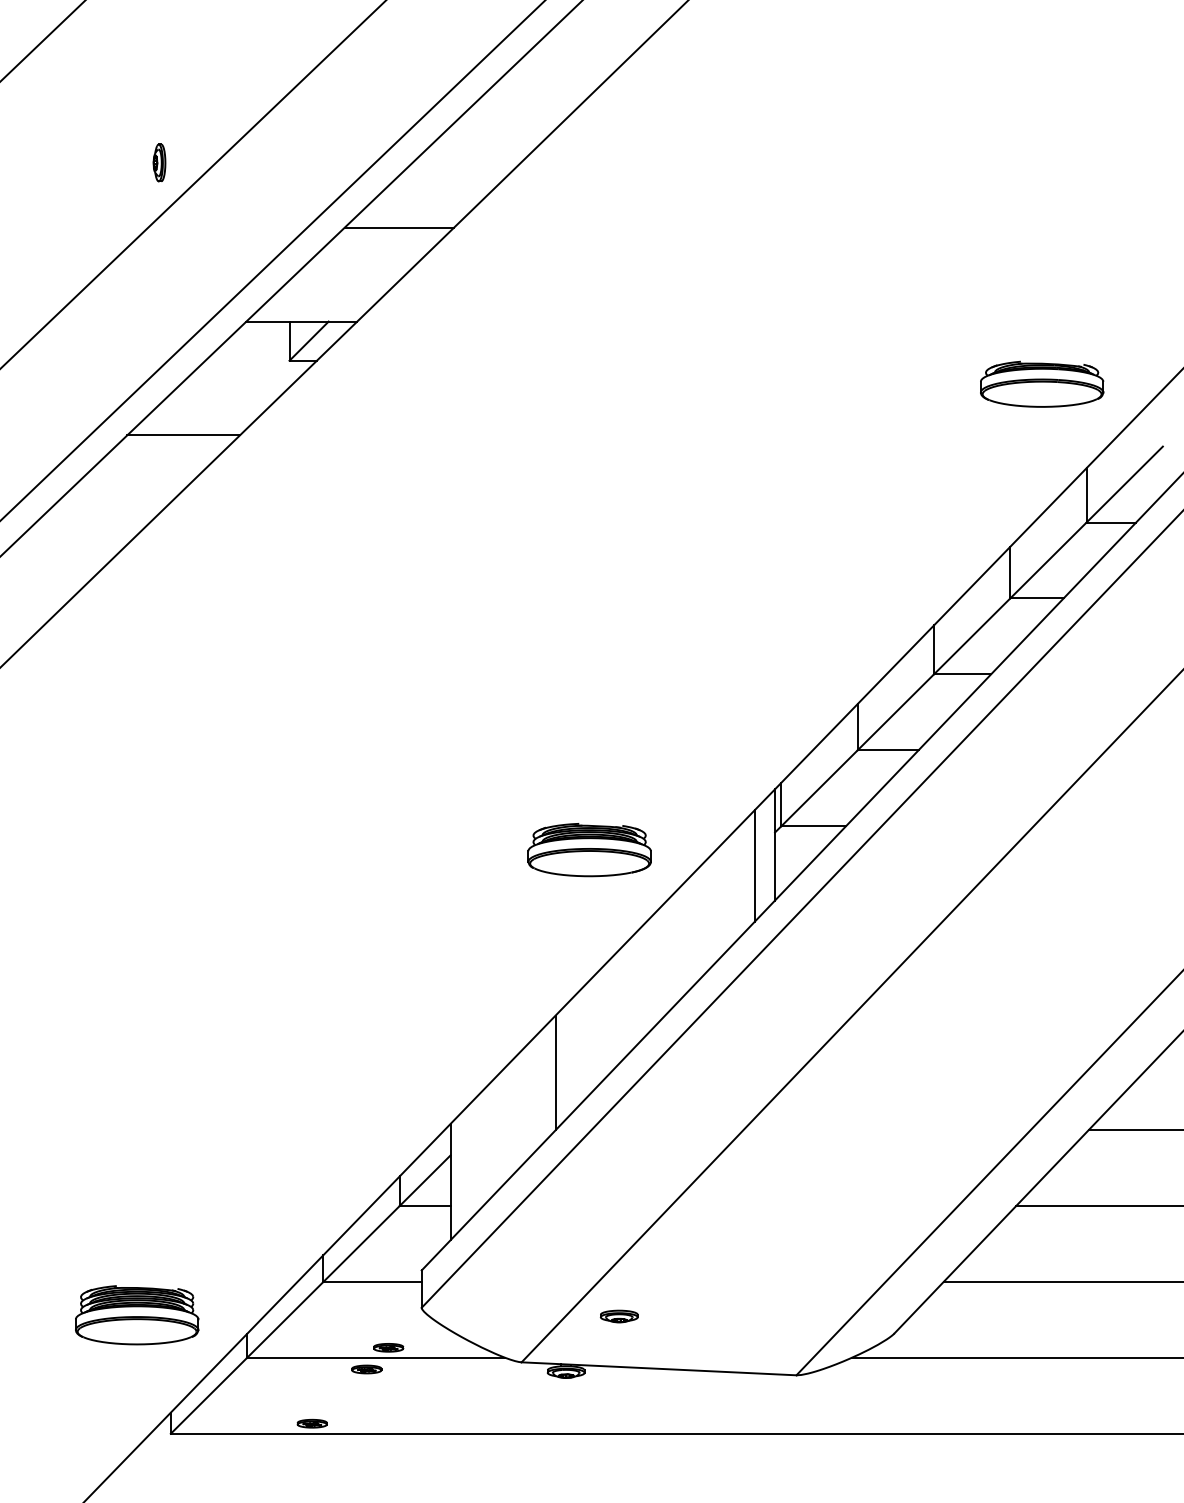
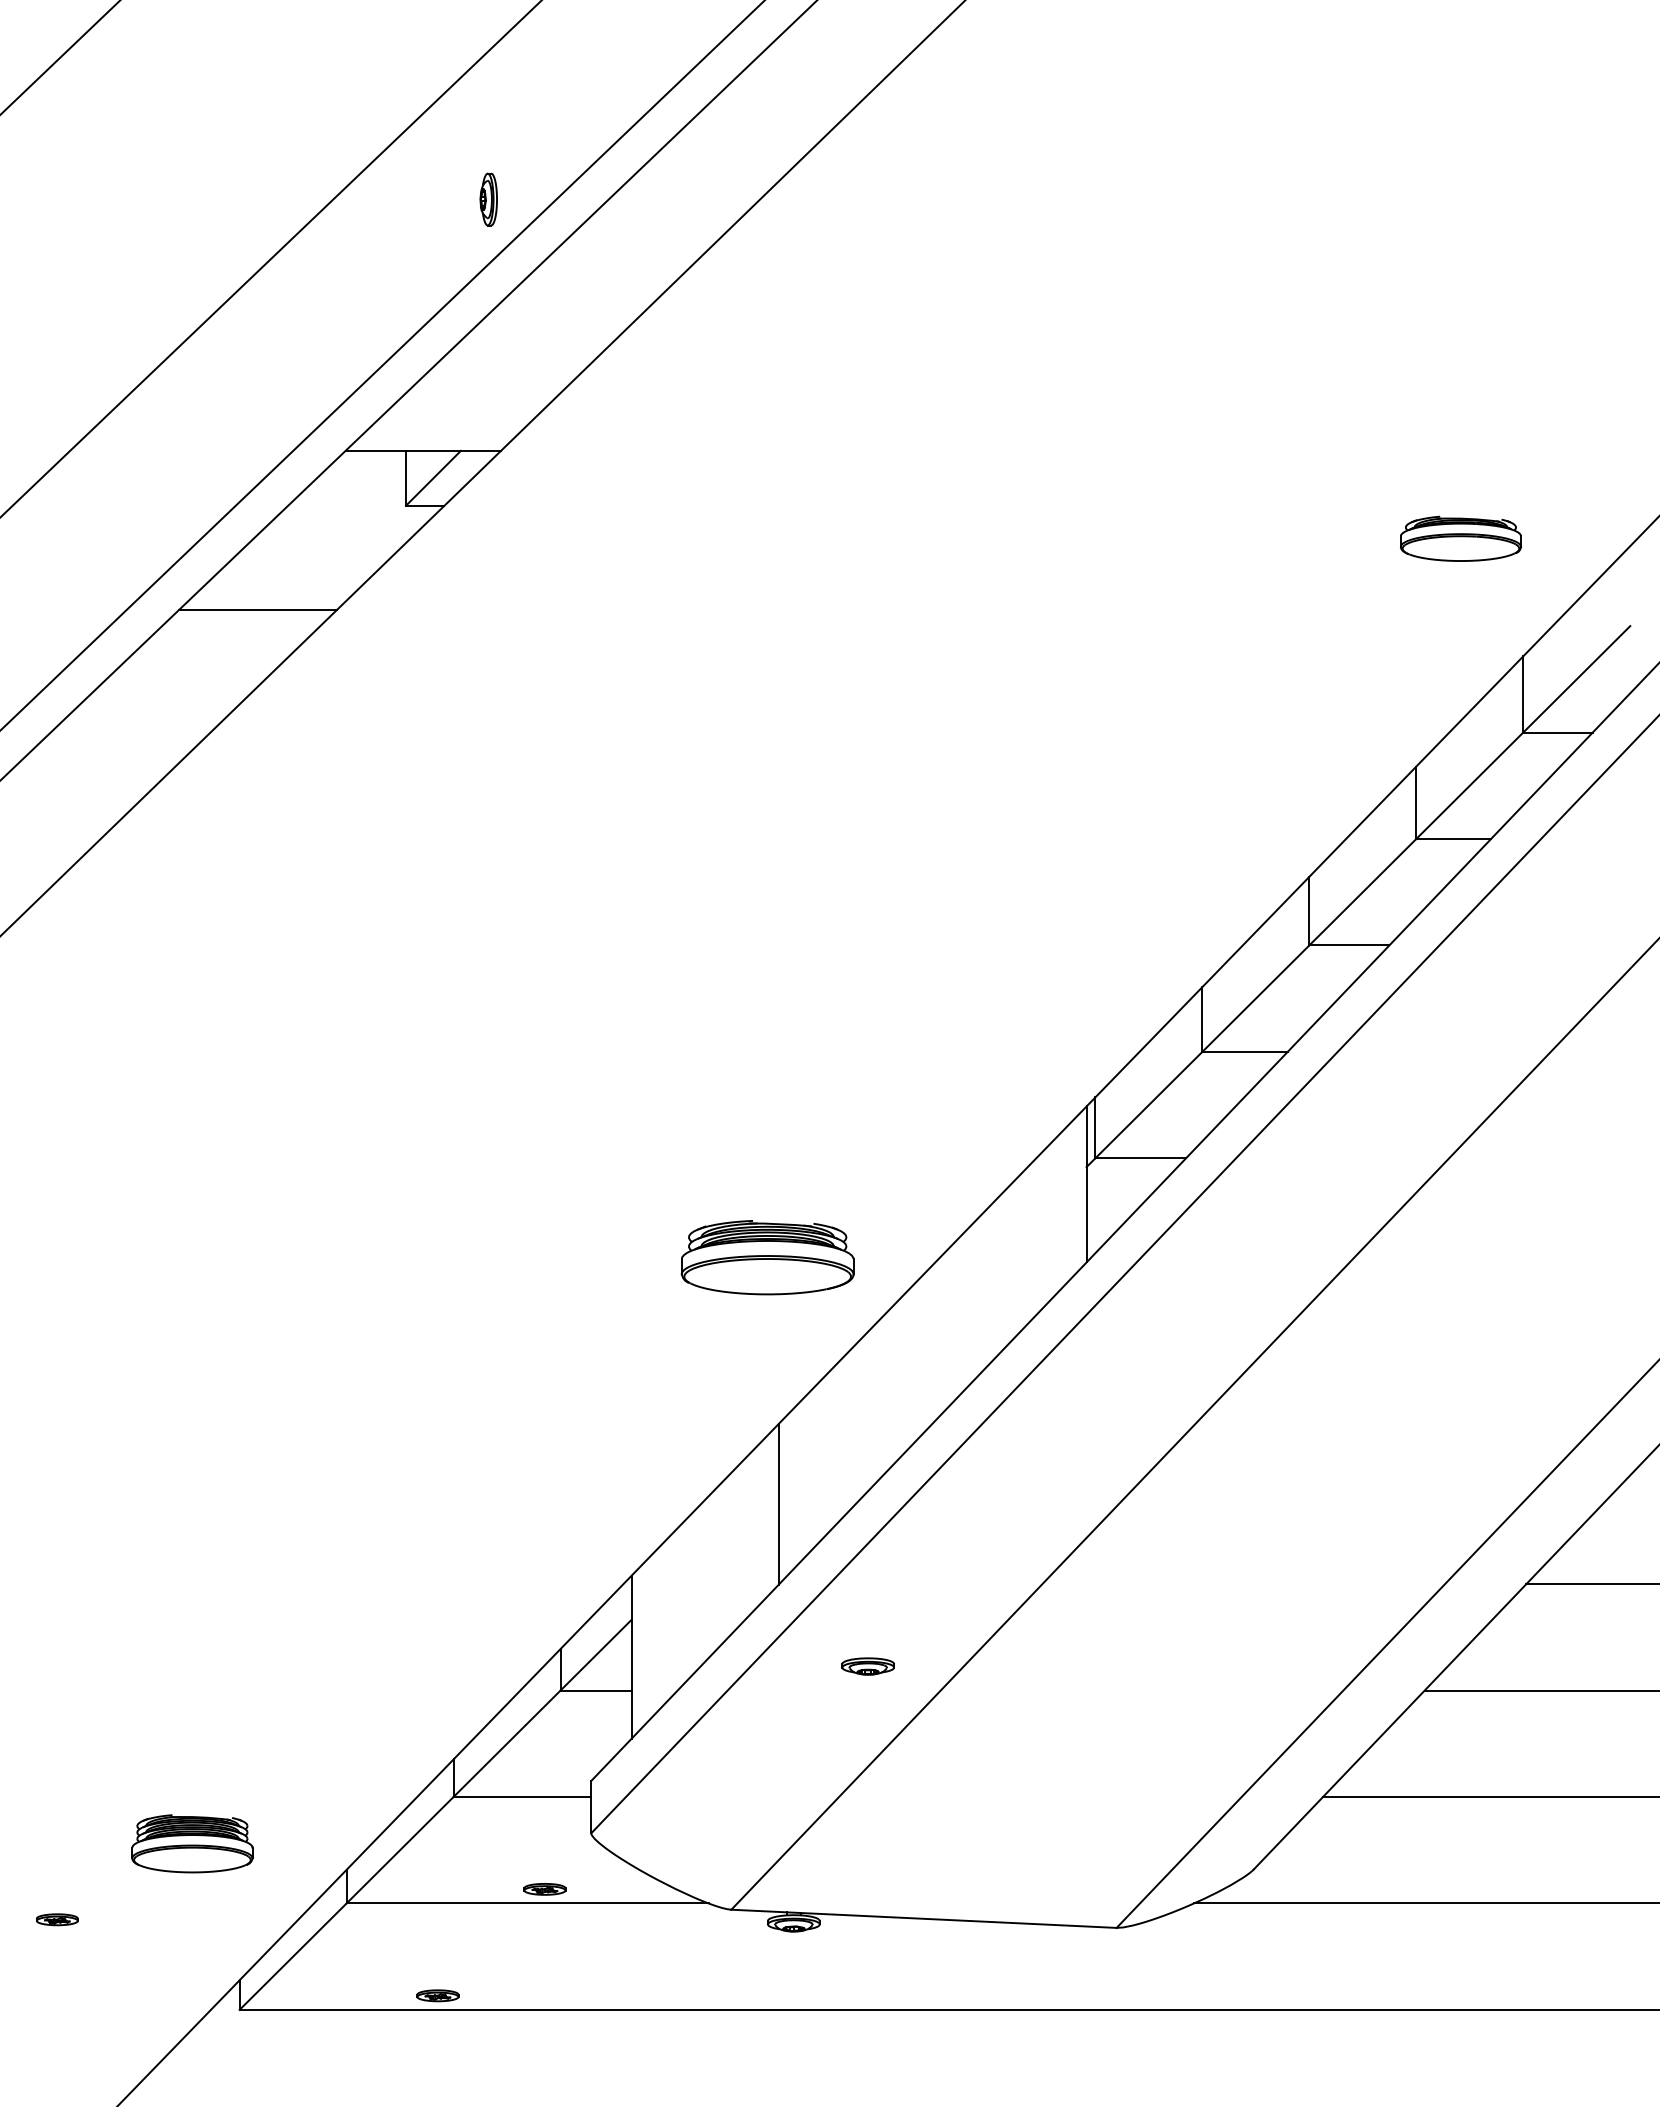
part: (159, 162) -> (488, 199), moved
line: (399, 227) -> (559, 319), removed
part: (1041, 384) -> (1460, 538), size x0.7
part: (589, 849) -> (767, 1257), moved
line: (755, 865) -> (1058, 1213), removed
part: (137, 1315) -> (192, 1843), size x0.7
part: (618, 1316) -> (867, 1666), moved
part: (366, 1369) -> (57, 1919), moved

